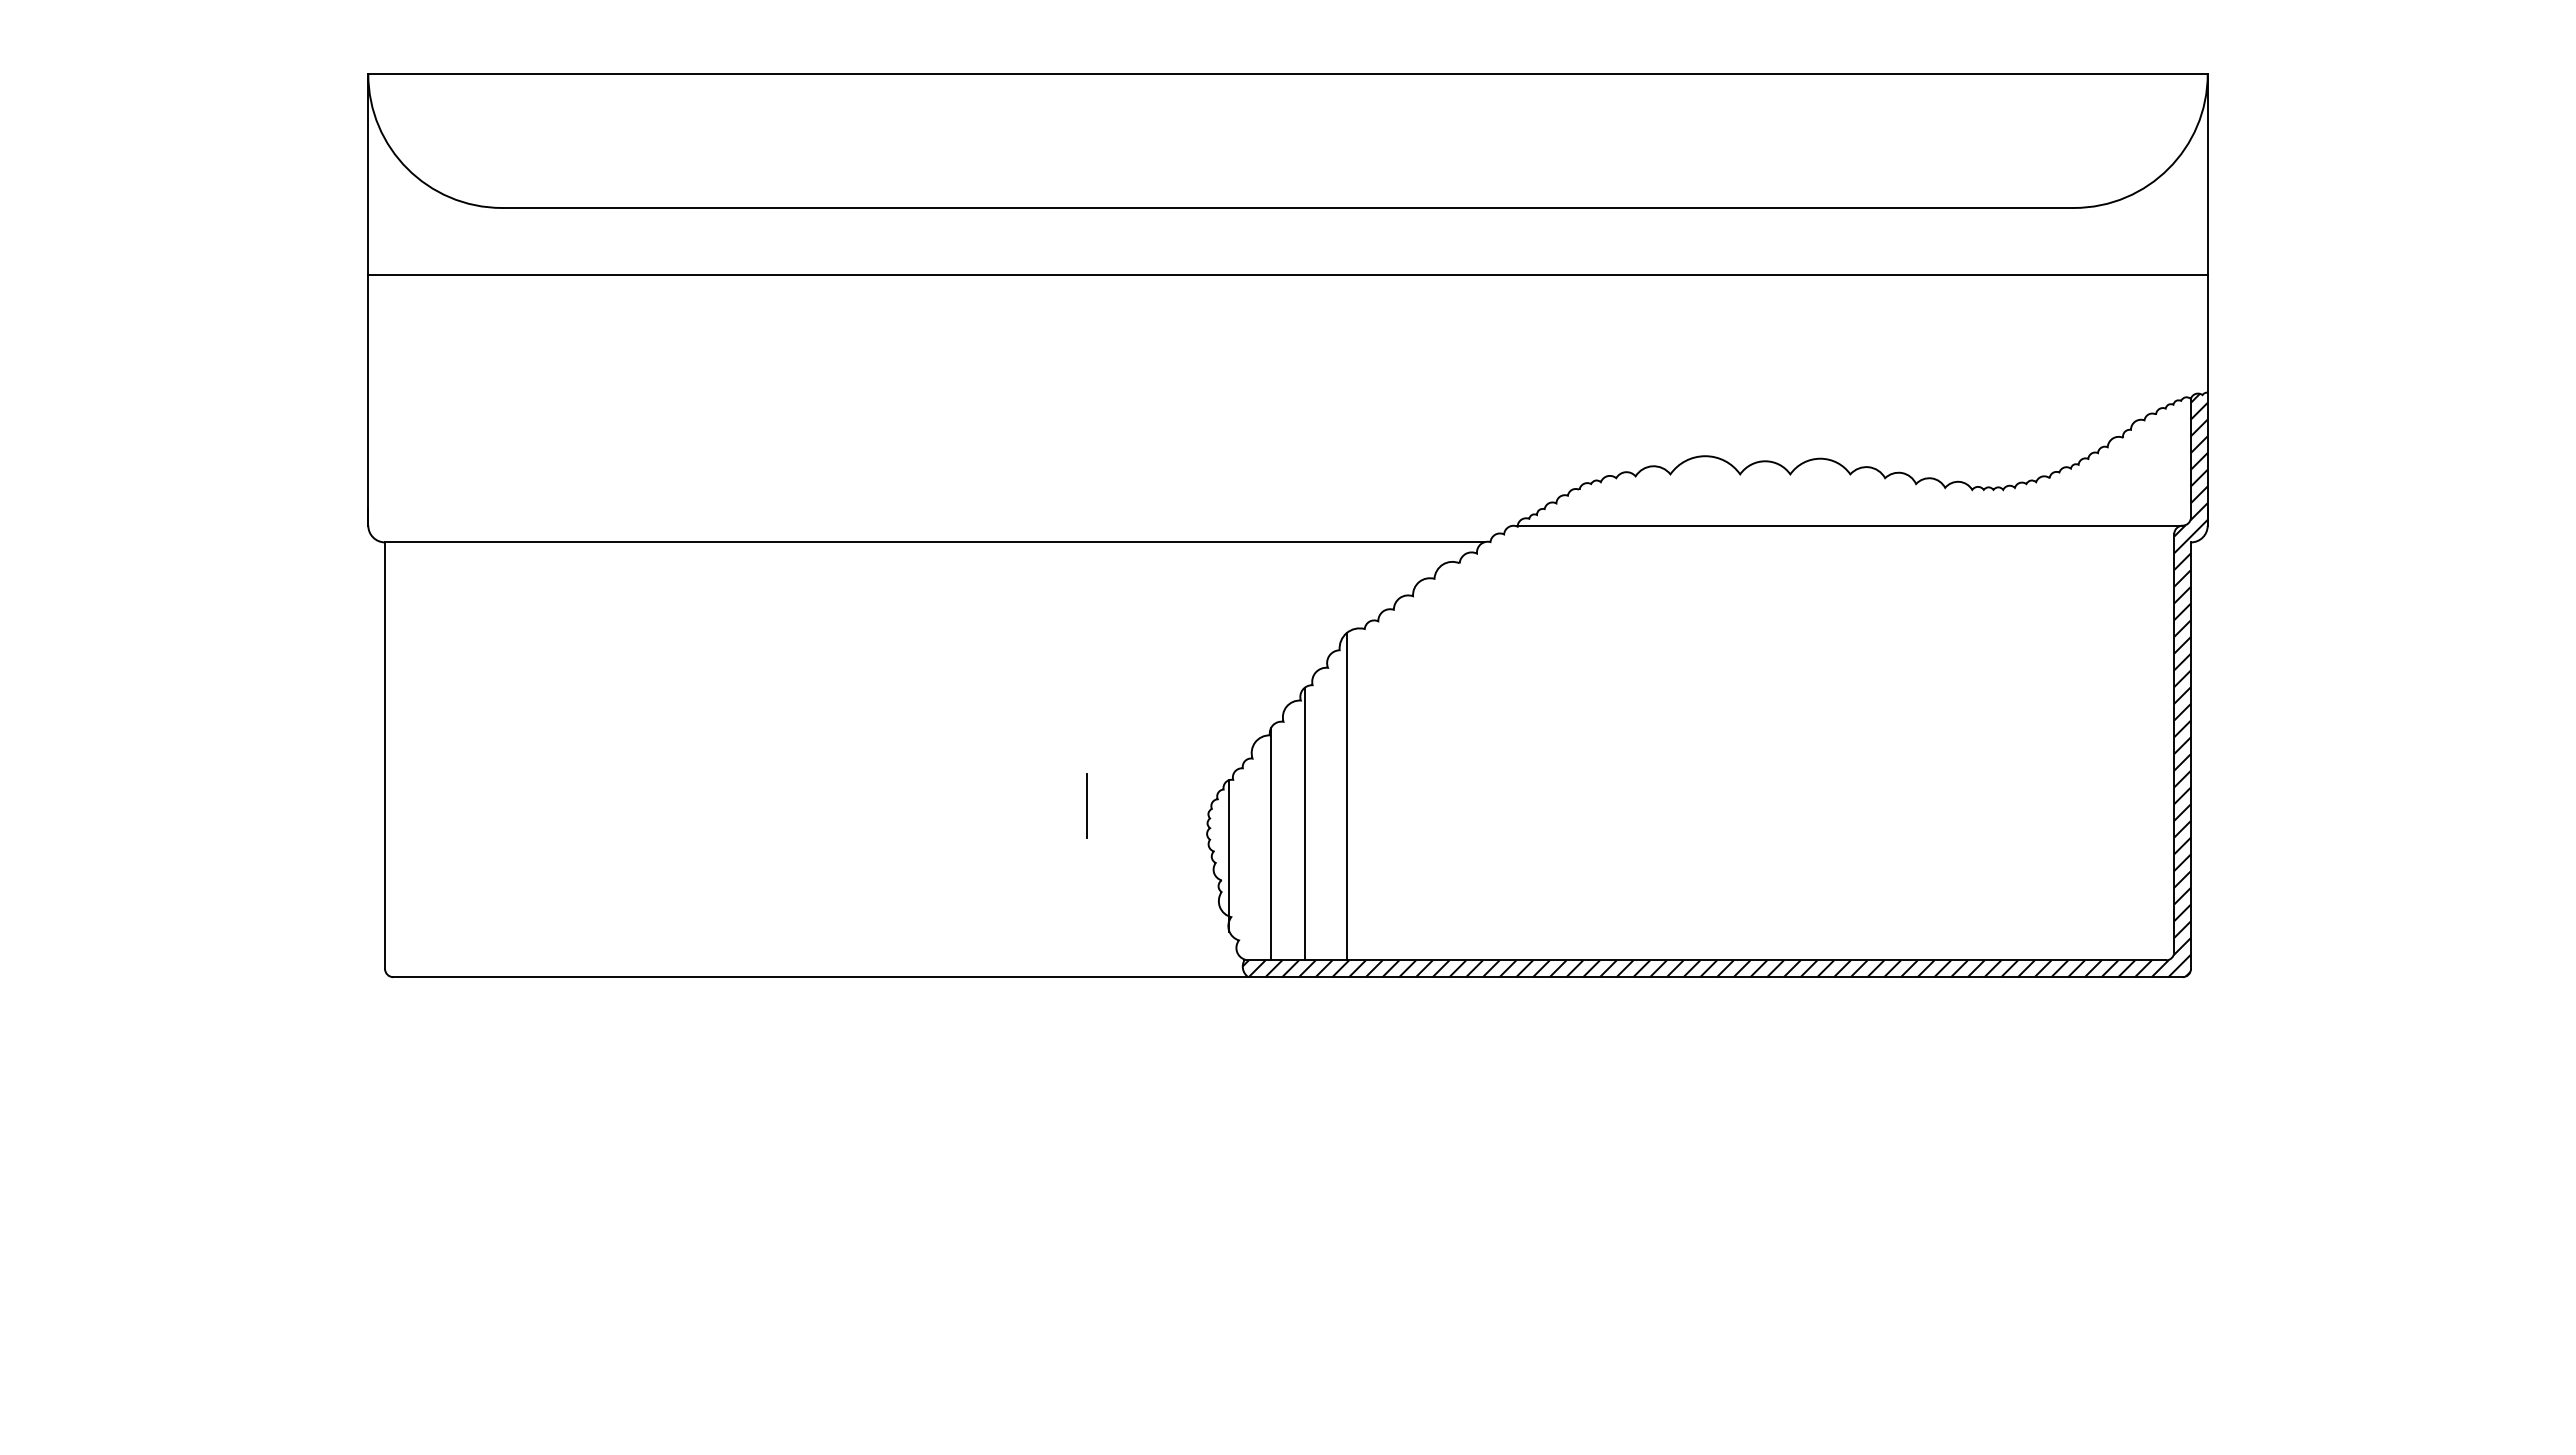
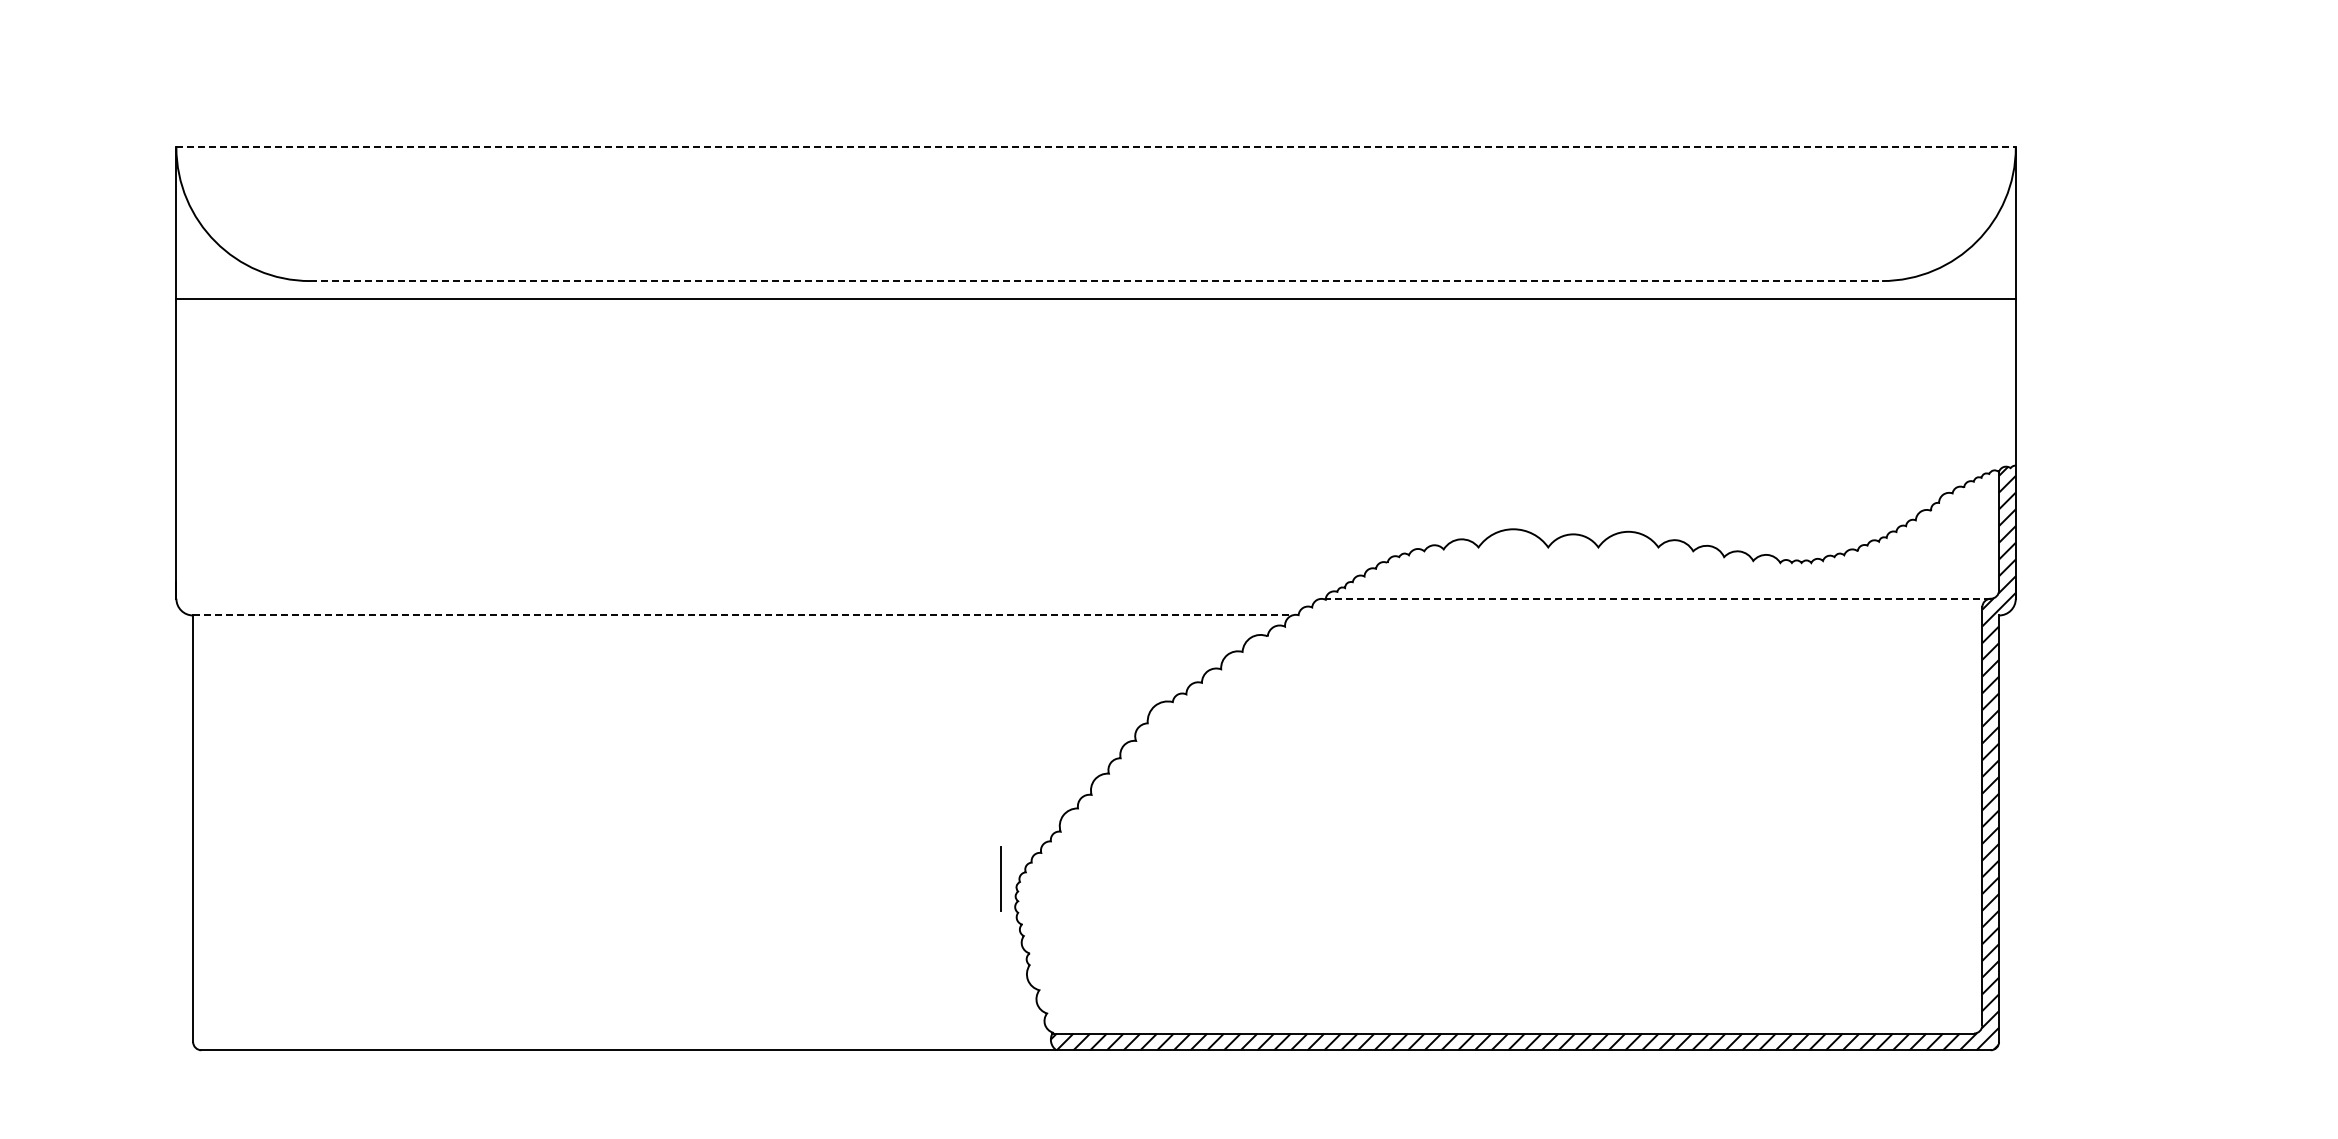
line: (1288, 74) -> (1096, 147), solid -> dashed
line: (1288, 207) -> (1096, 280), solid -> dashed
line: (1287, 274) -> (1095, 298), moved
line: (1849, 525) -> (1657, 598), solid -> dashed
line: (935, 542) -> (743, 615), solid -> dashed
line: (1346, 796) -> (1154, 869), removed
line: (1086, 805) -> (1000, 878), moved
line: (1304, 823) -> (1112, 896), removed
line: (1271, 843) -> (1079, 916), removed
line: (1229, 855) -> (1037, 928), removed

